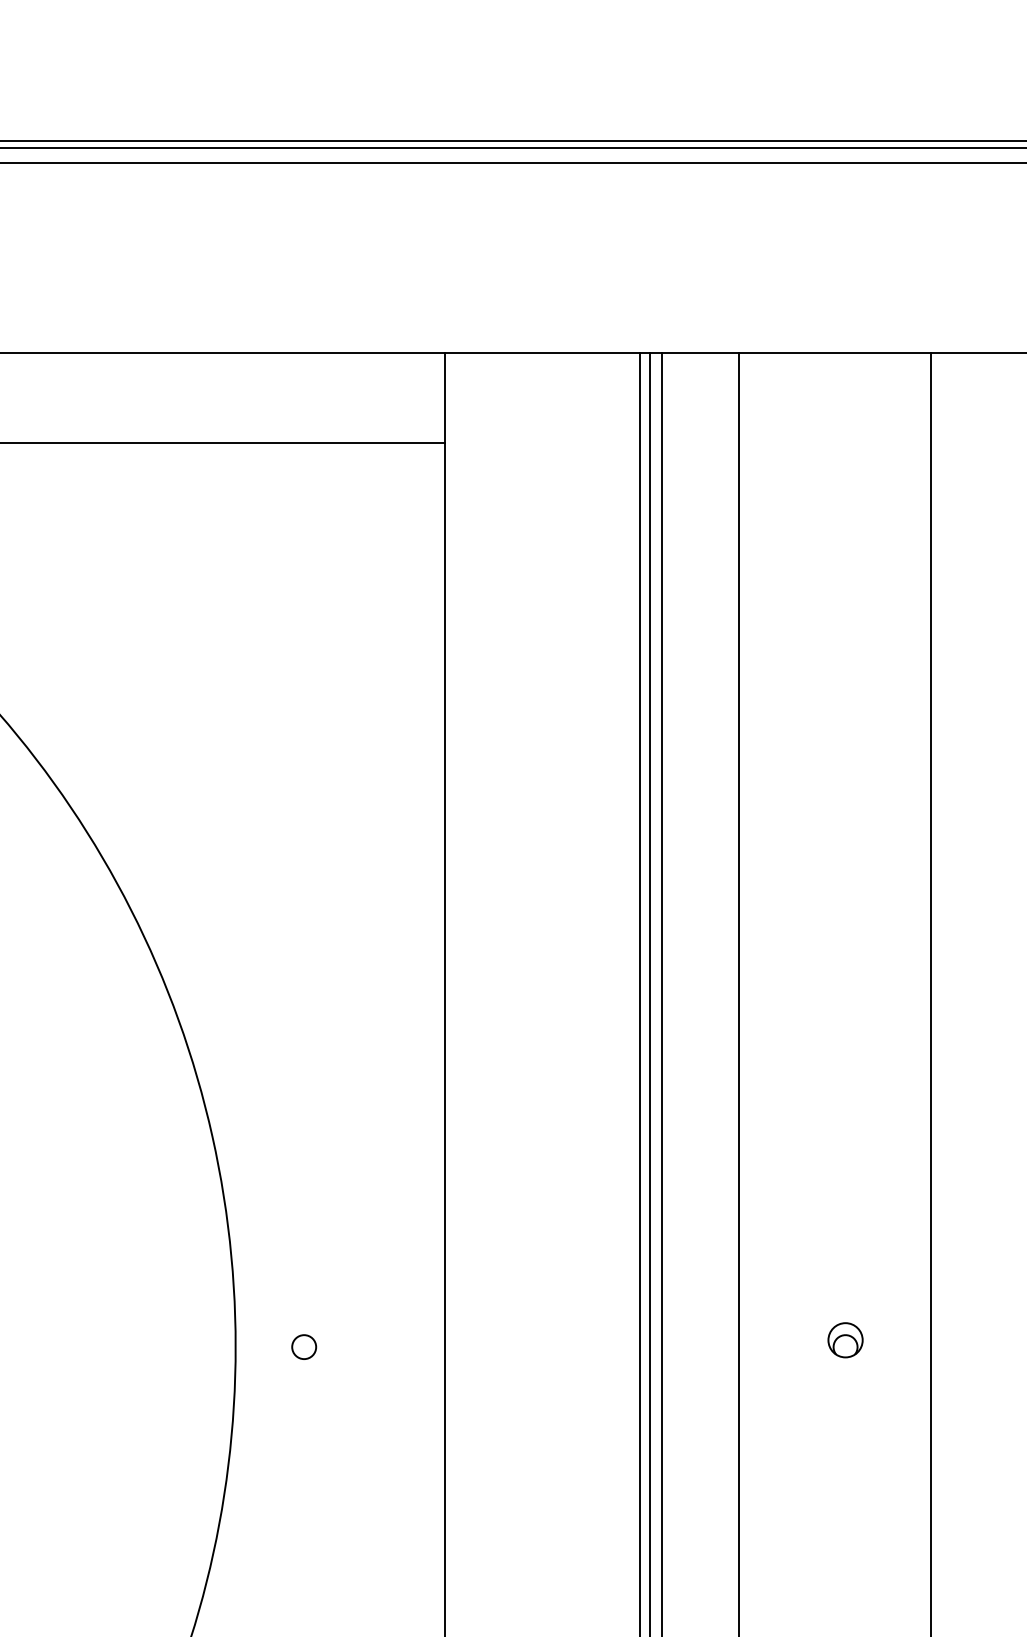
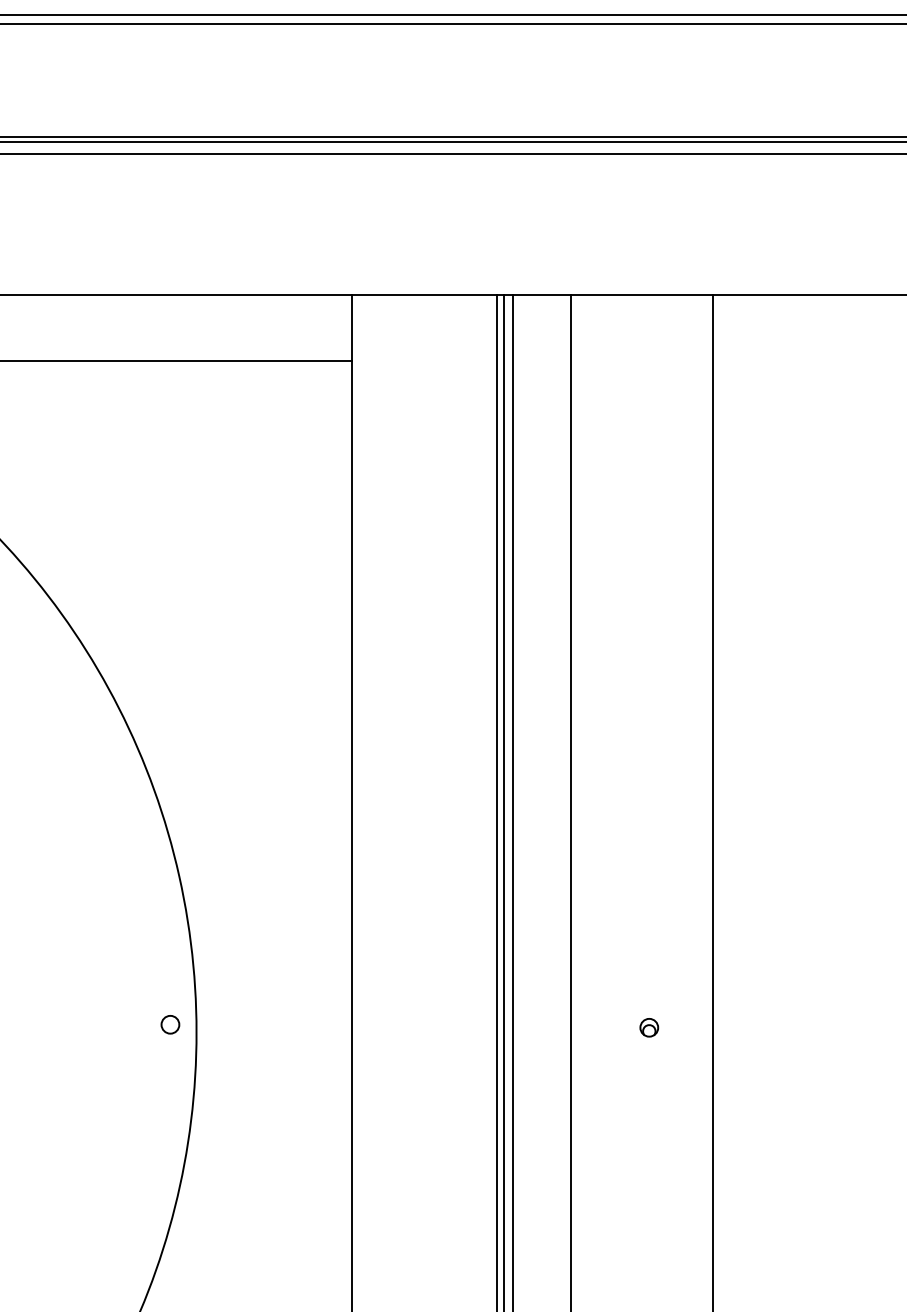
part: (844, 1340) -> (648, 1027), size x0.7
circle: (304, 1346) -> (170, 1024), moved

